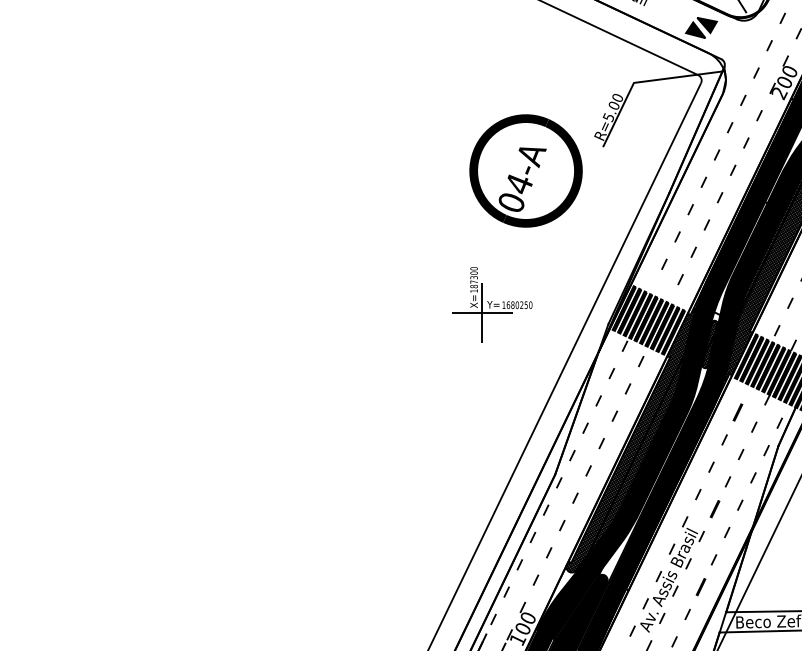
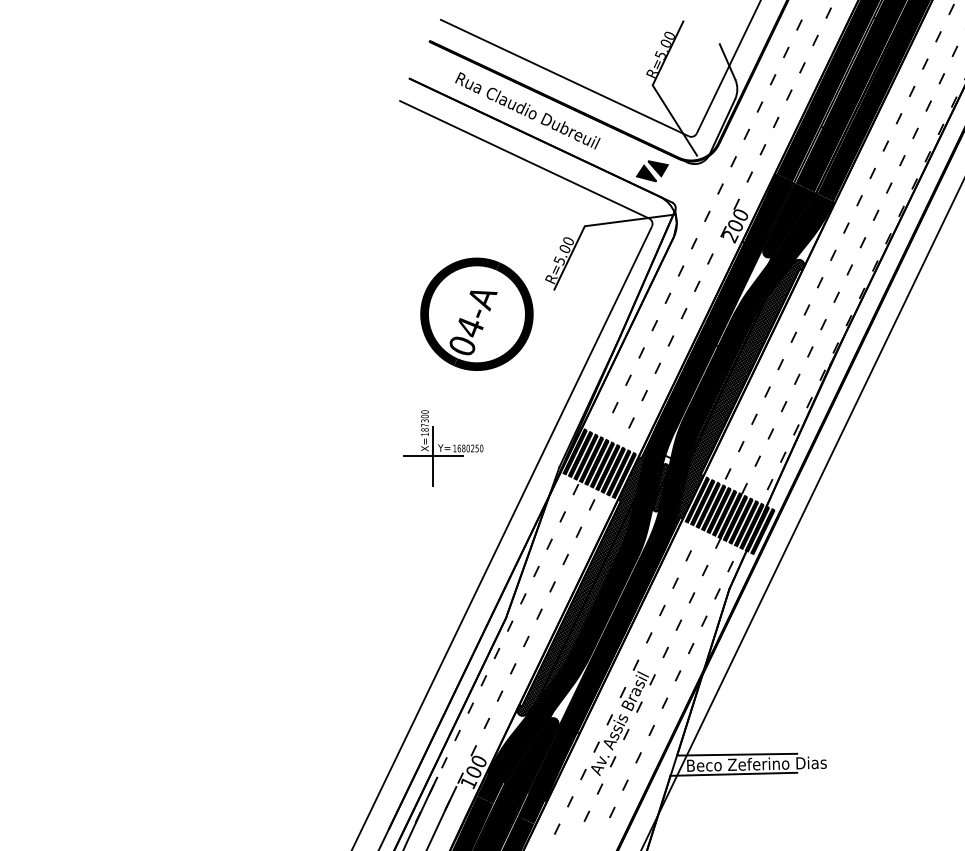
part: (737, 412) -> (688, 555), size x0.62
part: (714, 509) -> (665, 652), size x0.62
part: (700, 587) -> (651, 730), size x0.62

